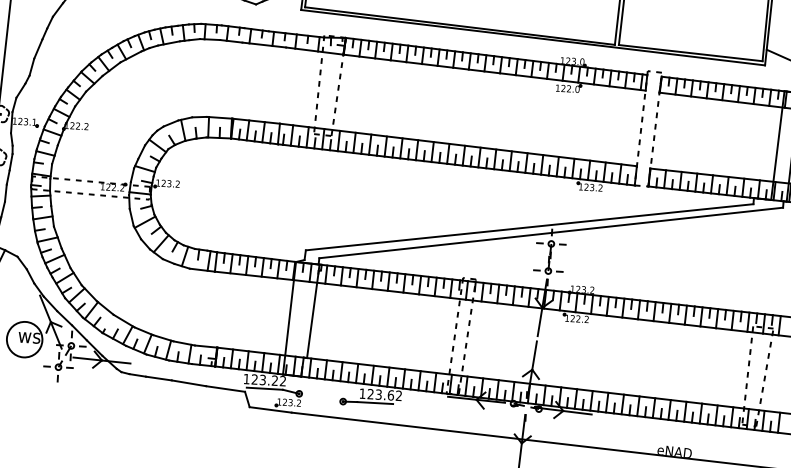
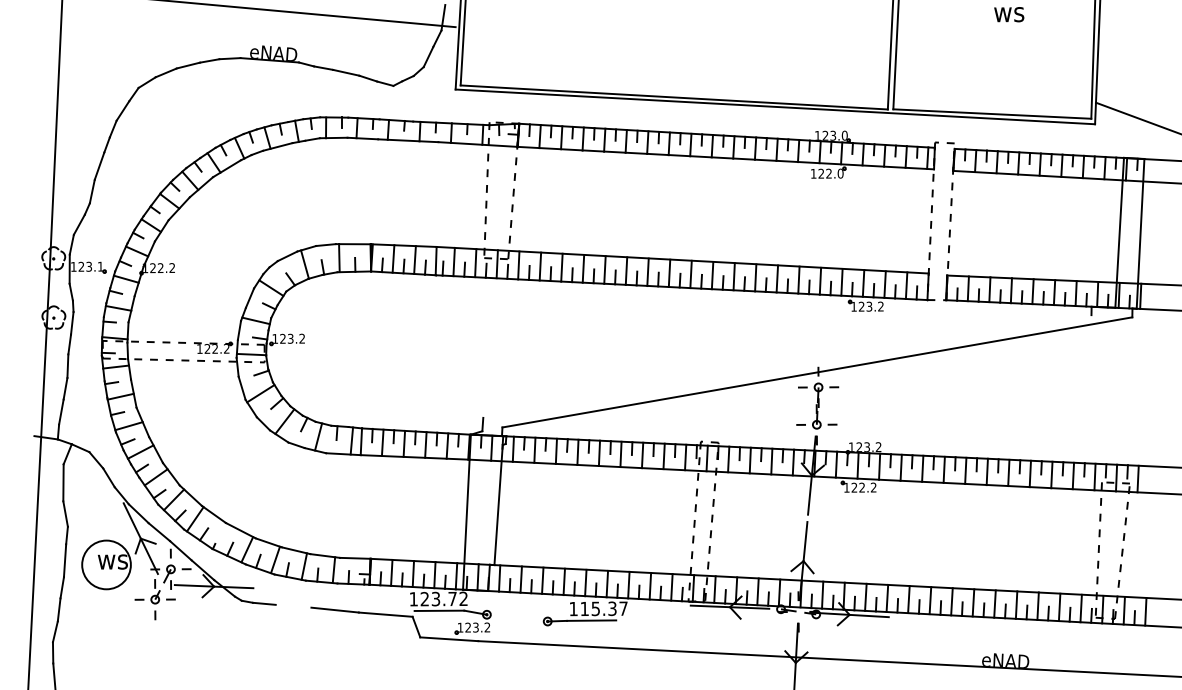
line: (529, 227) -> (787, 366), removed
line: (158, 377) -> (293, 605), removed
text: (274, 380) -> (452, 598), 123.22 -> 123.72
text: (384, 394) -> (603, 608), 123.62 -> 115.37

